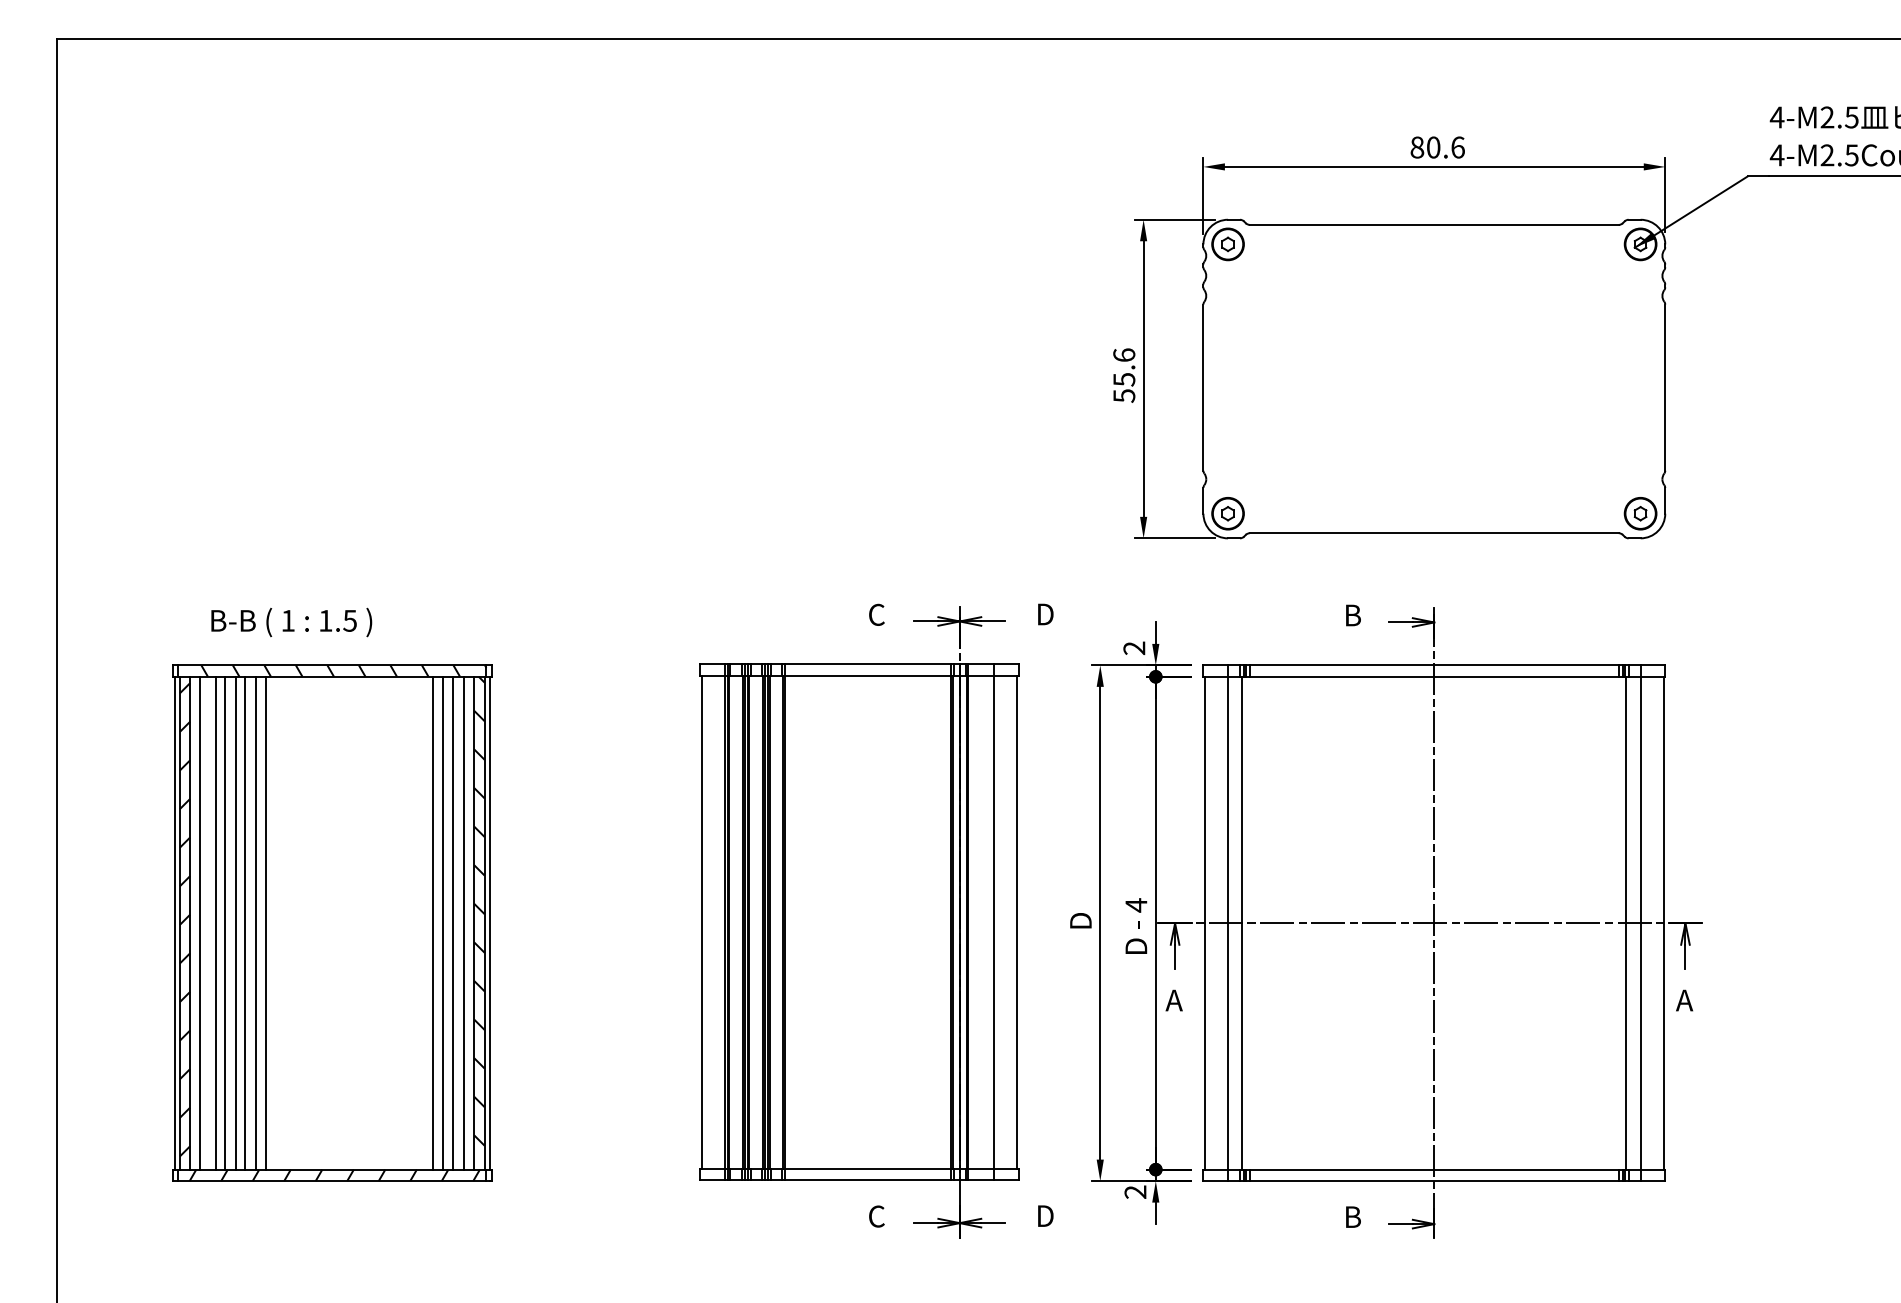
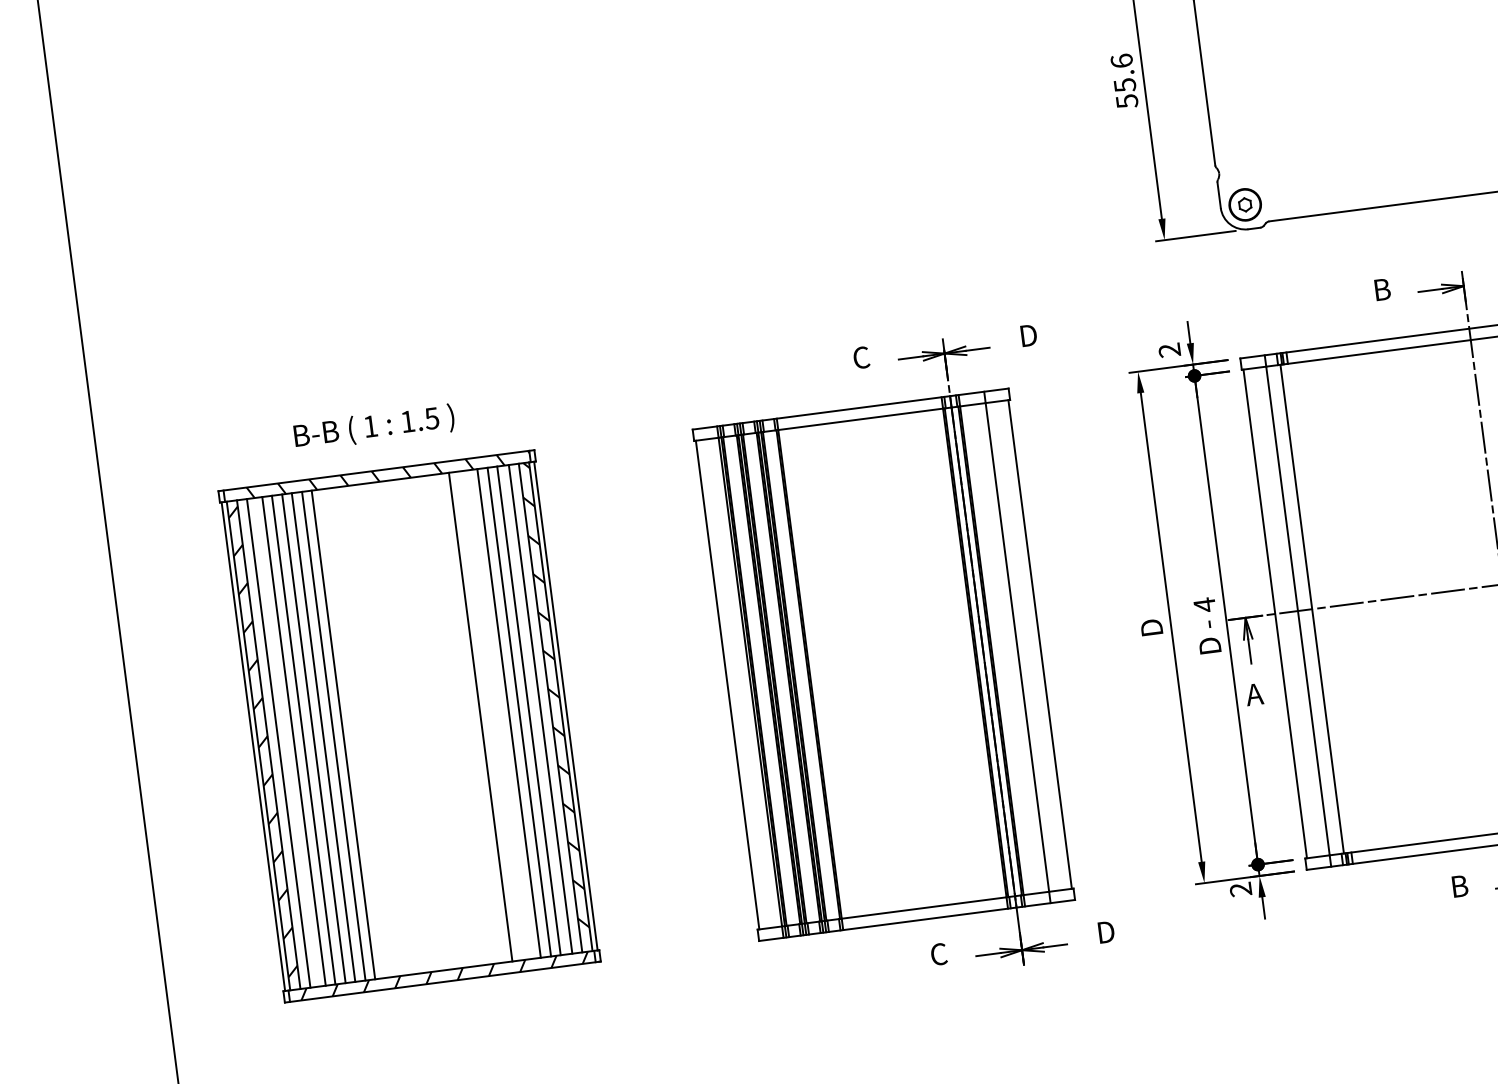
text: (291, 622) -> (374, 427), moved
part: (876, 920) -> (900, 660), moved
line: (403, 922) -> (480, 716), added

